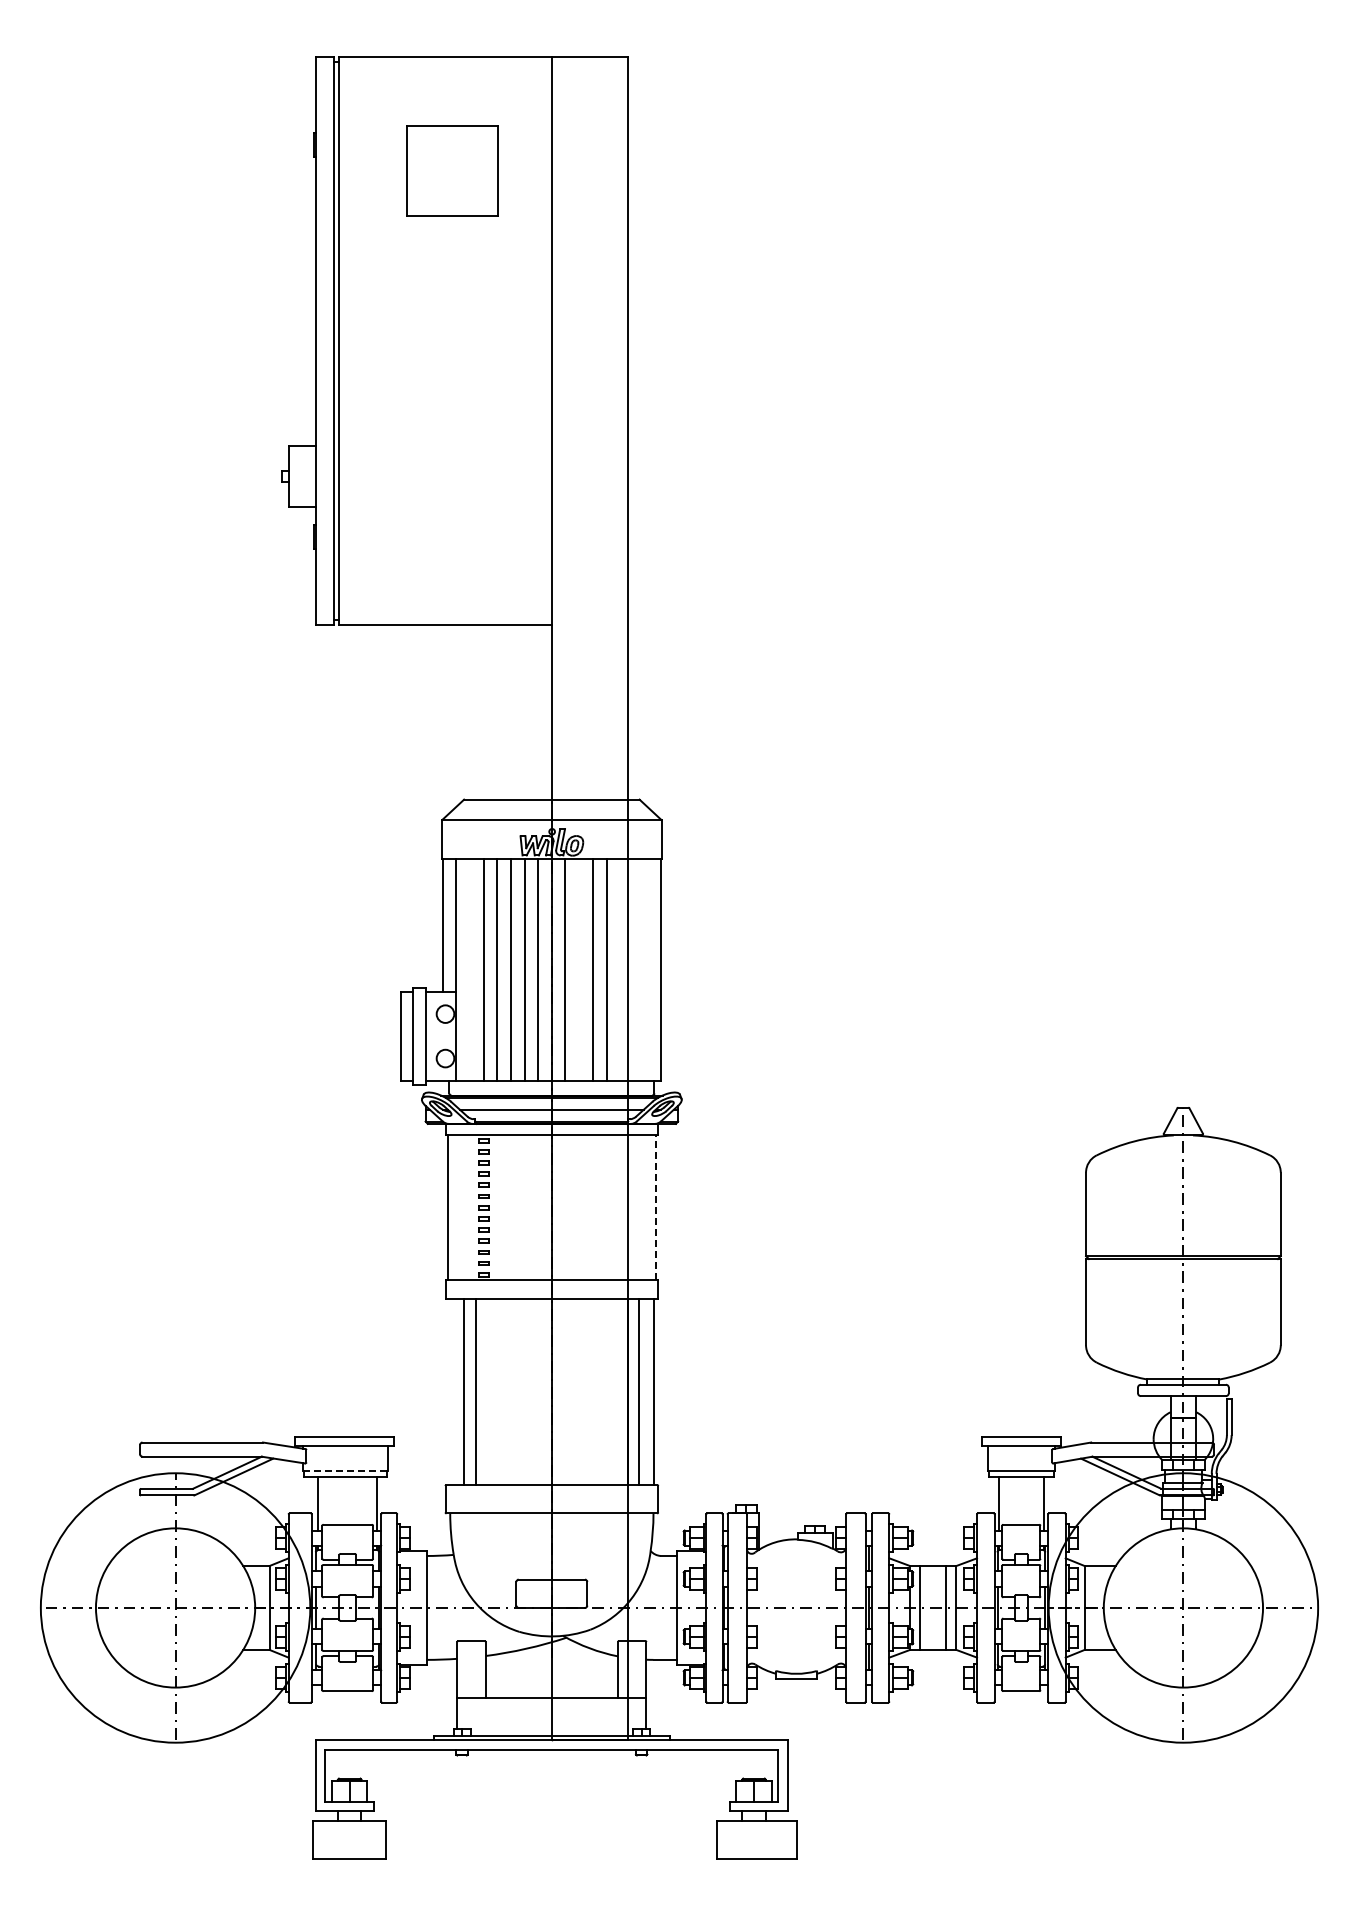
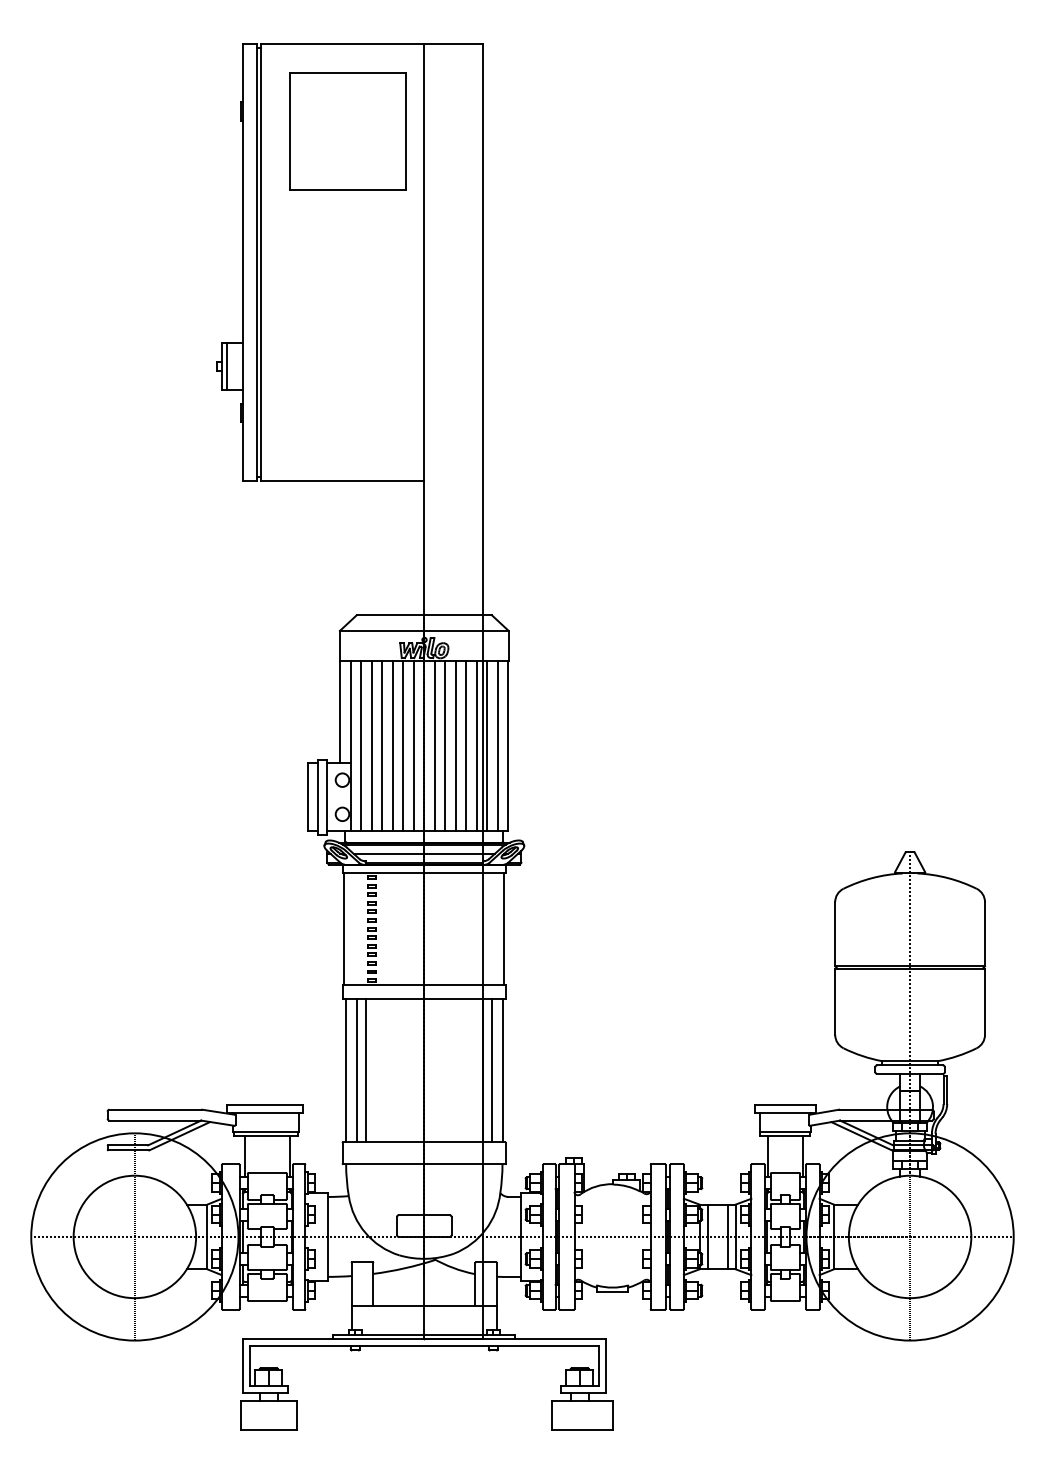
part: (452, 170) -> (347, 131), size x1.67
line: (295, 476) -> (227, 366), added
line: (469, 969) -> (360, 745), added
line: (579, 969) -> (445, 745), added
line: (620, 969) -> (477, 745), added
line: (633, 969) -> (487, 745), added
line: (647, 969) -> (497, 745), added
line: (655, 1207) -> (504, 928), dashed -> solid
line: (450, 1391) -> (346, 1070), added
line: (345, 1470) -> (265, 1131), dashed -> solid

